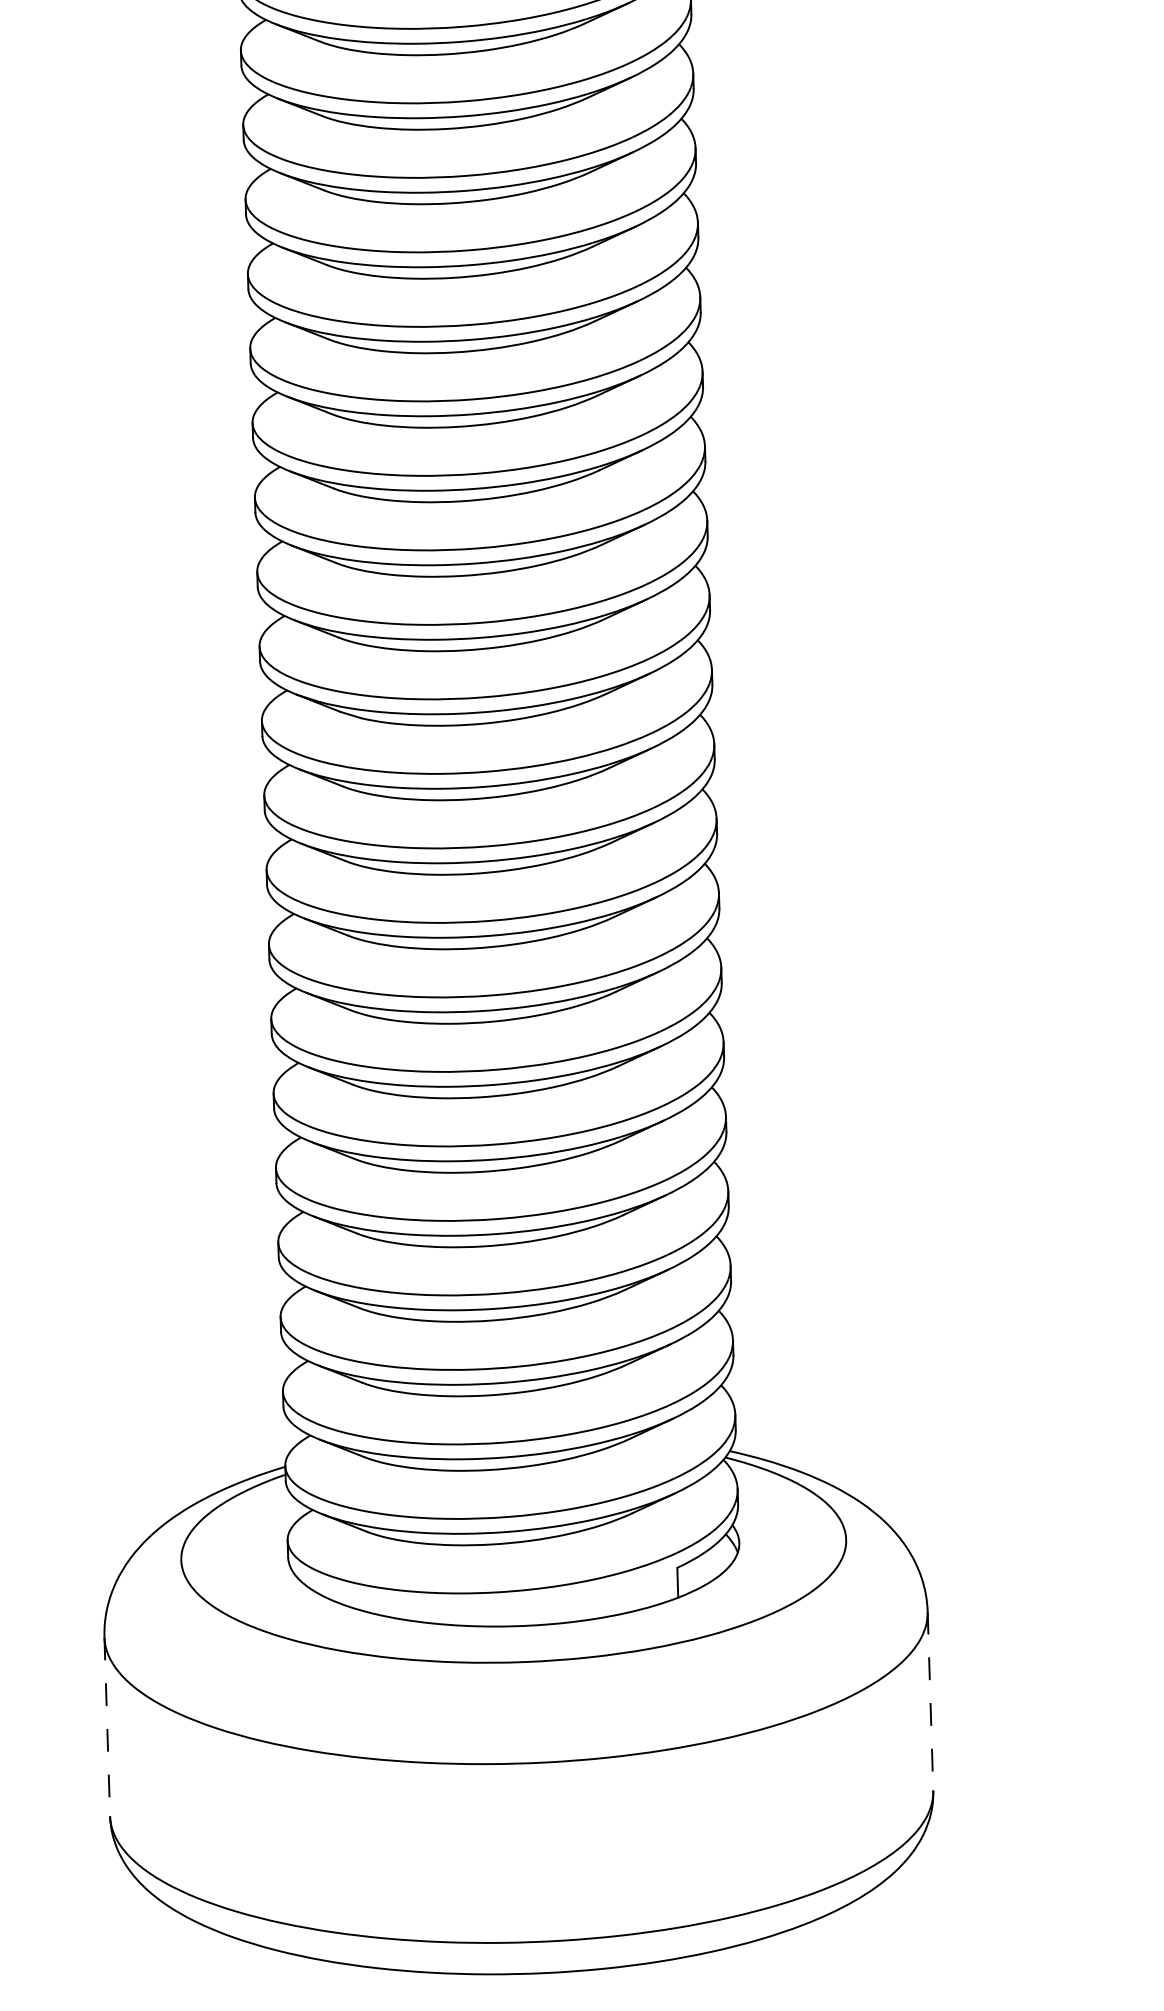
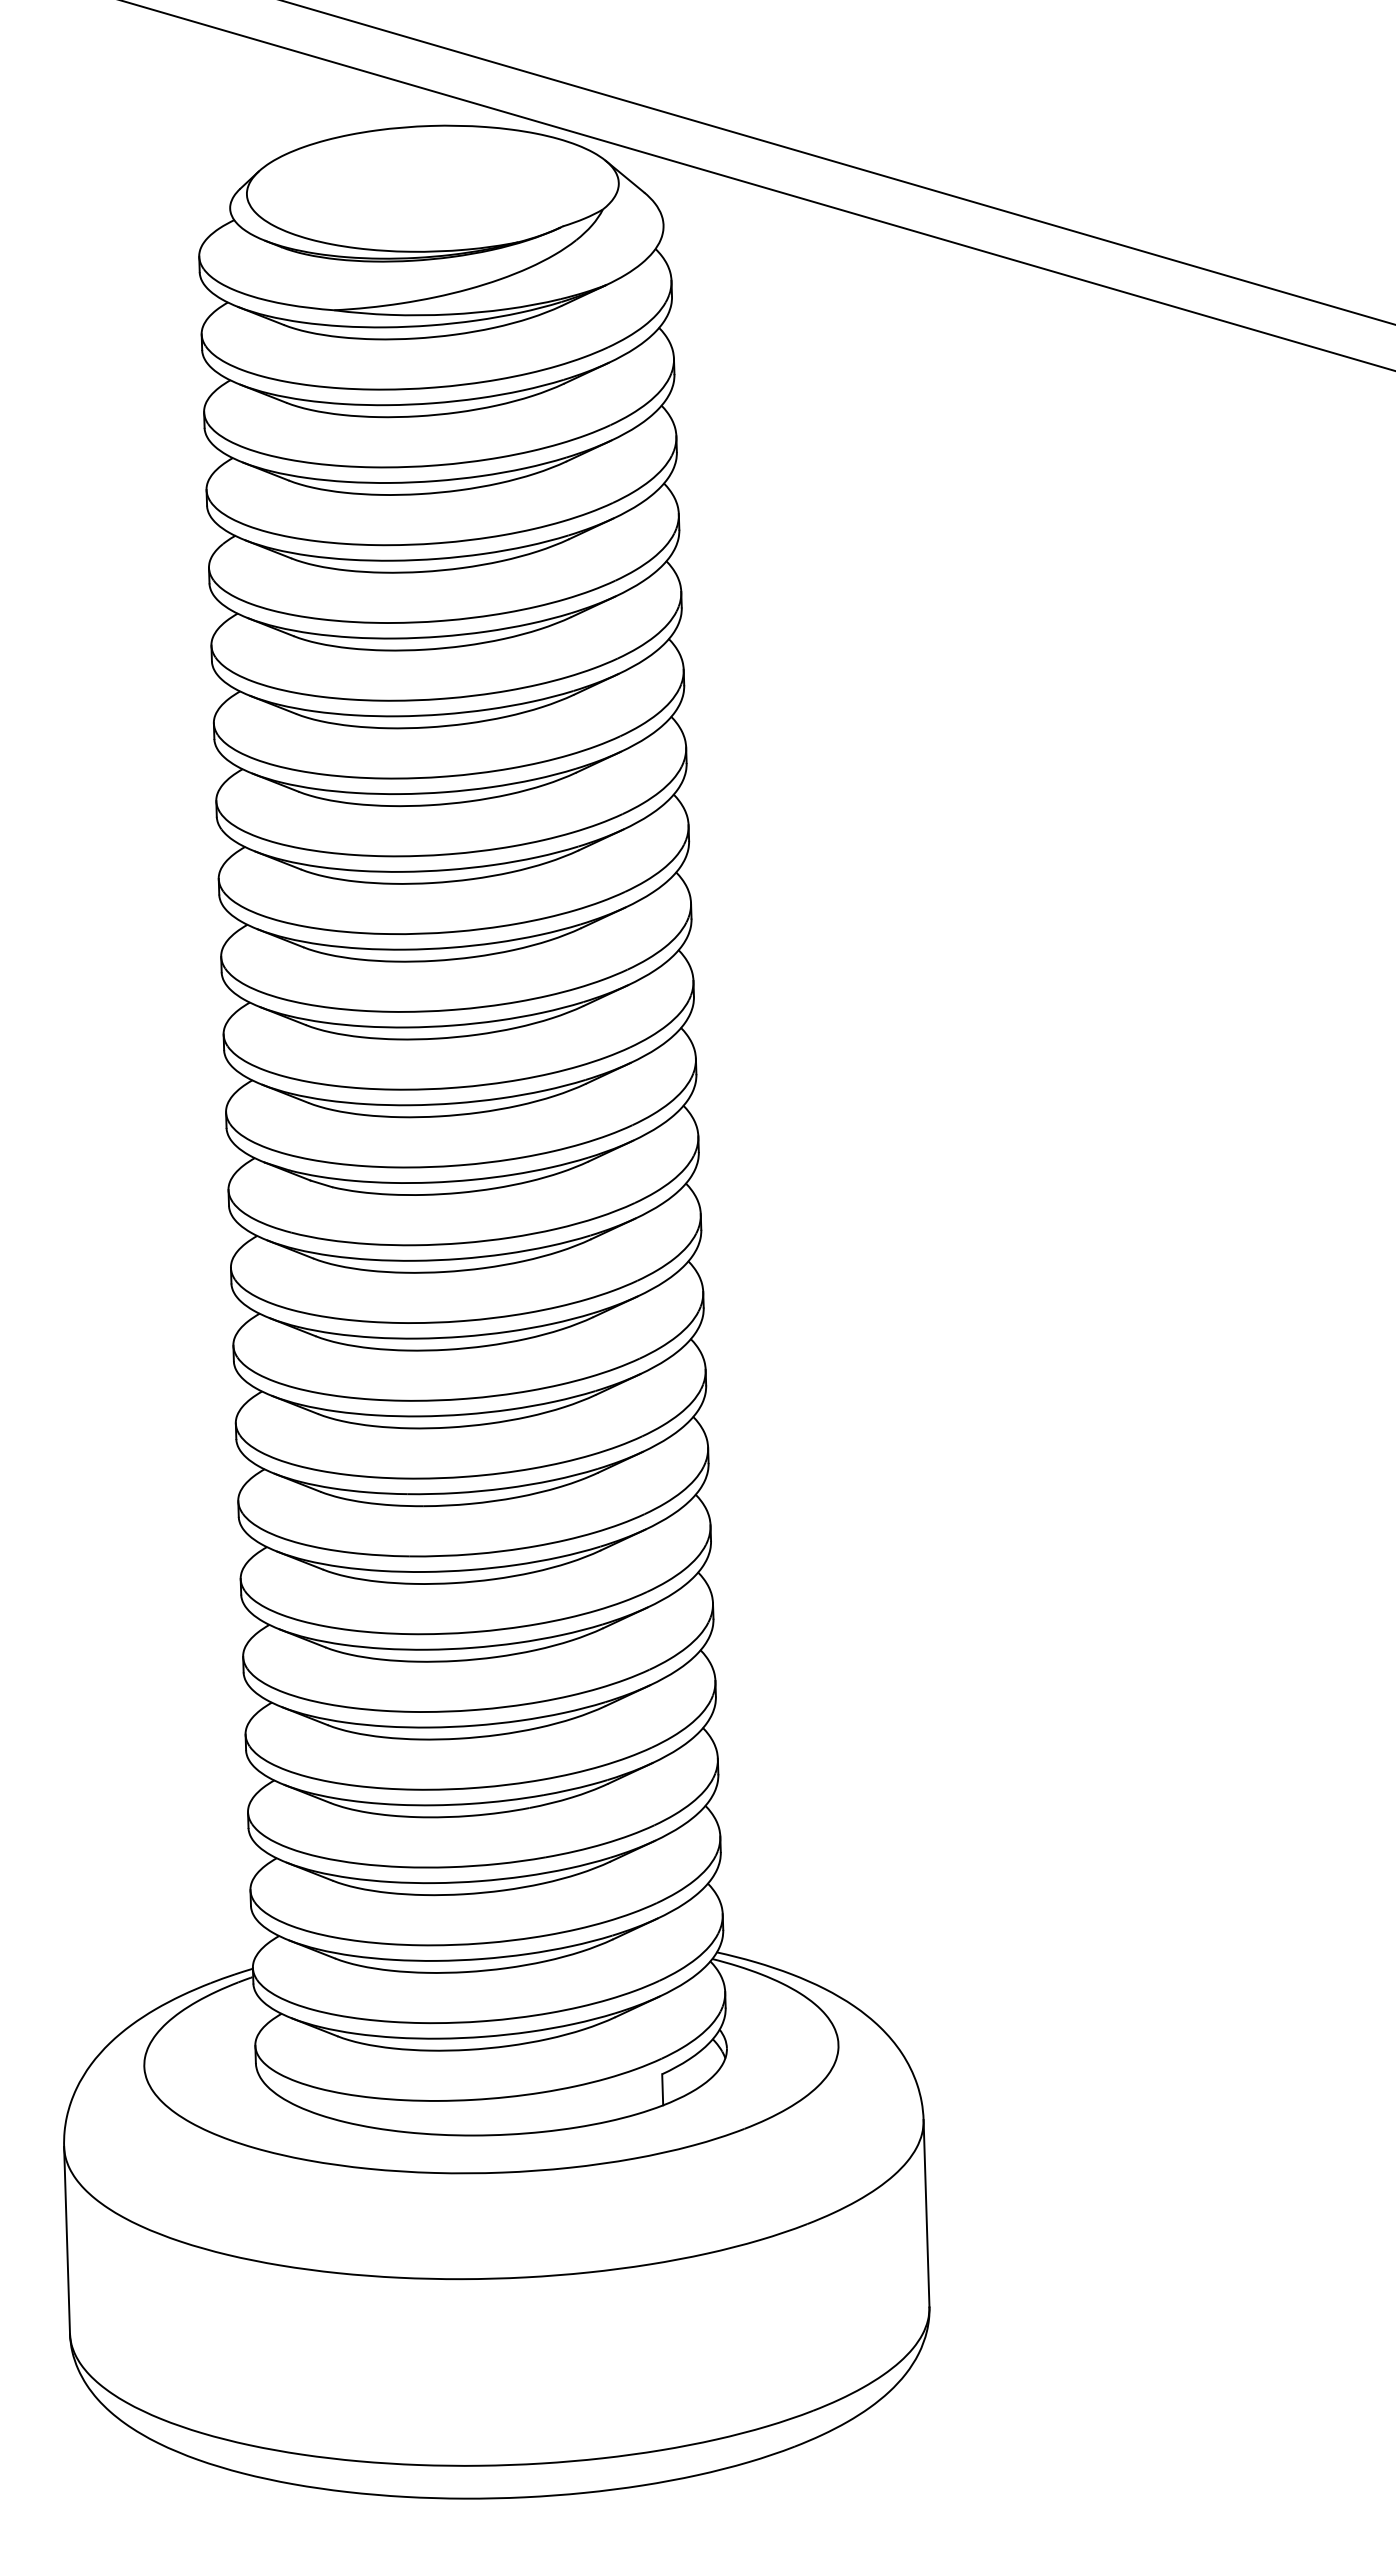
line: (930, 1701) -> (926, 2213), dashed -> solid
line: (107, 1727) -> (67, 2240), dashed -> solid

